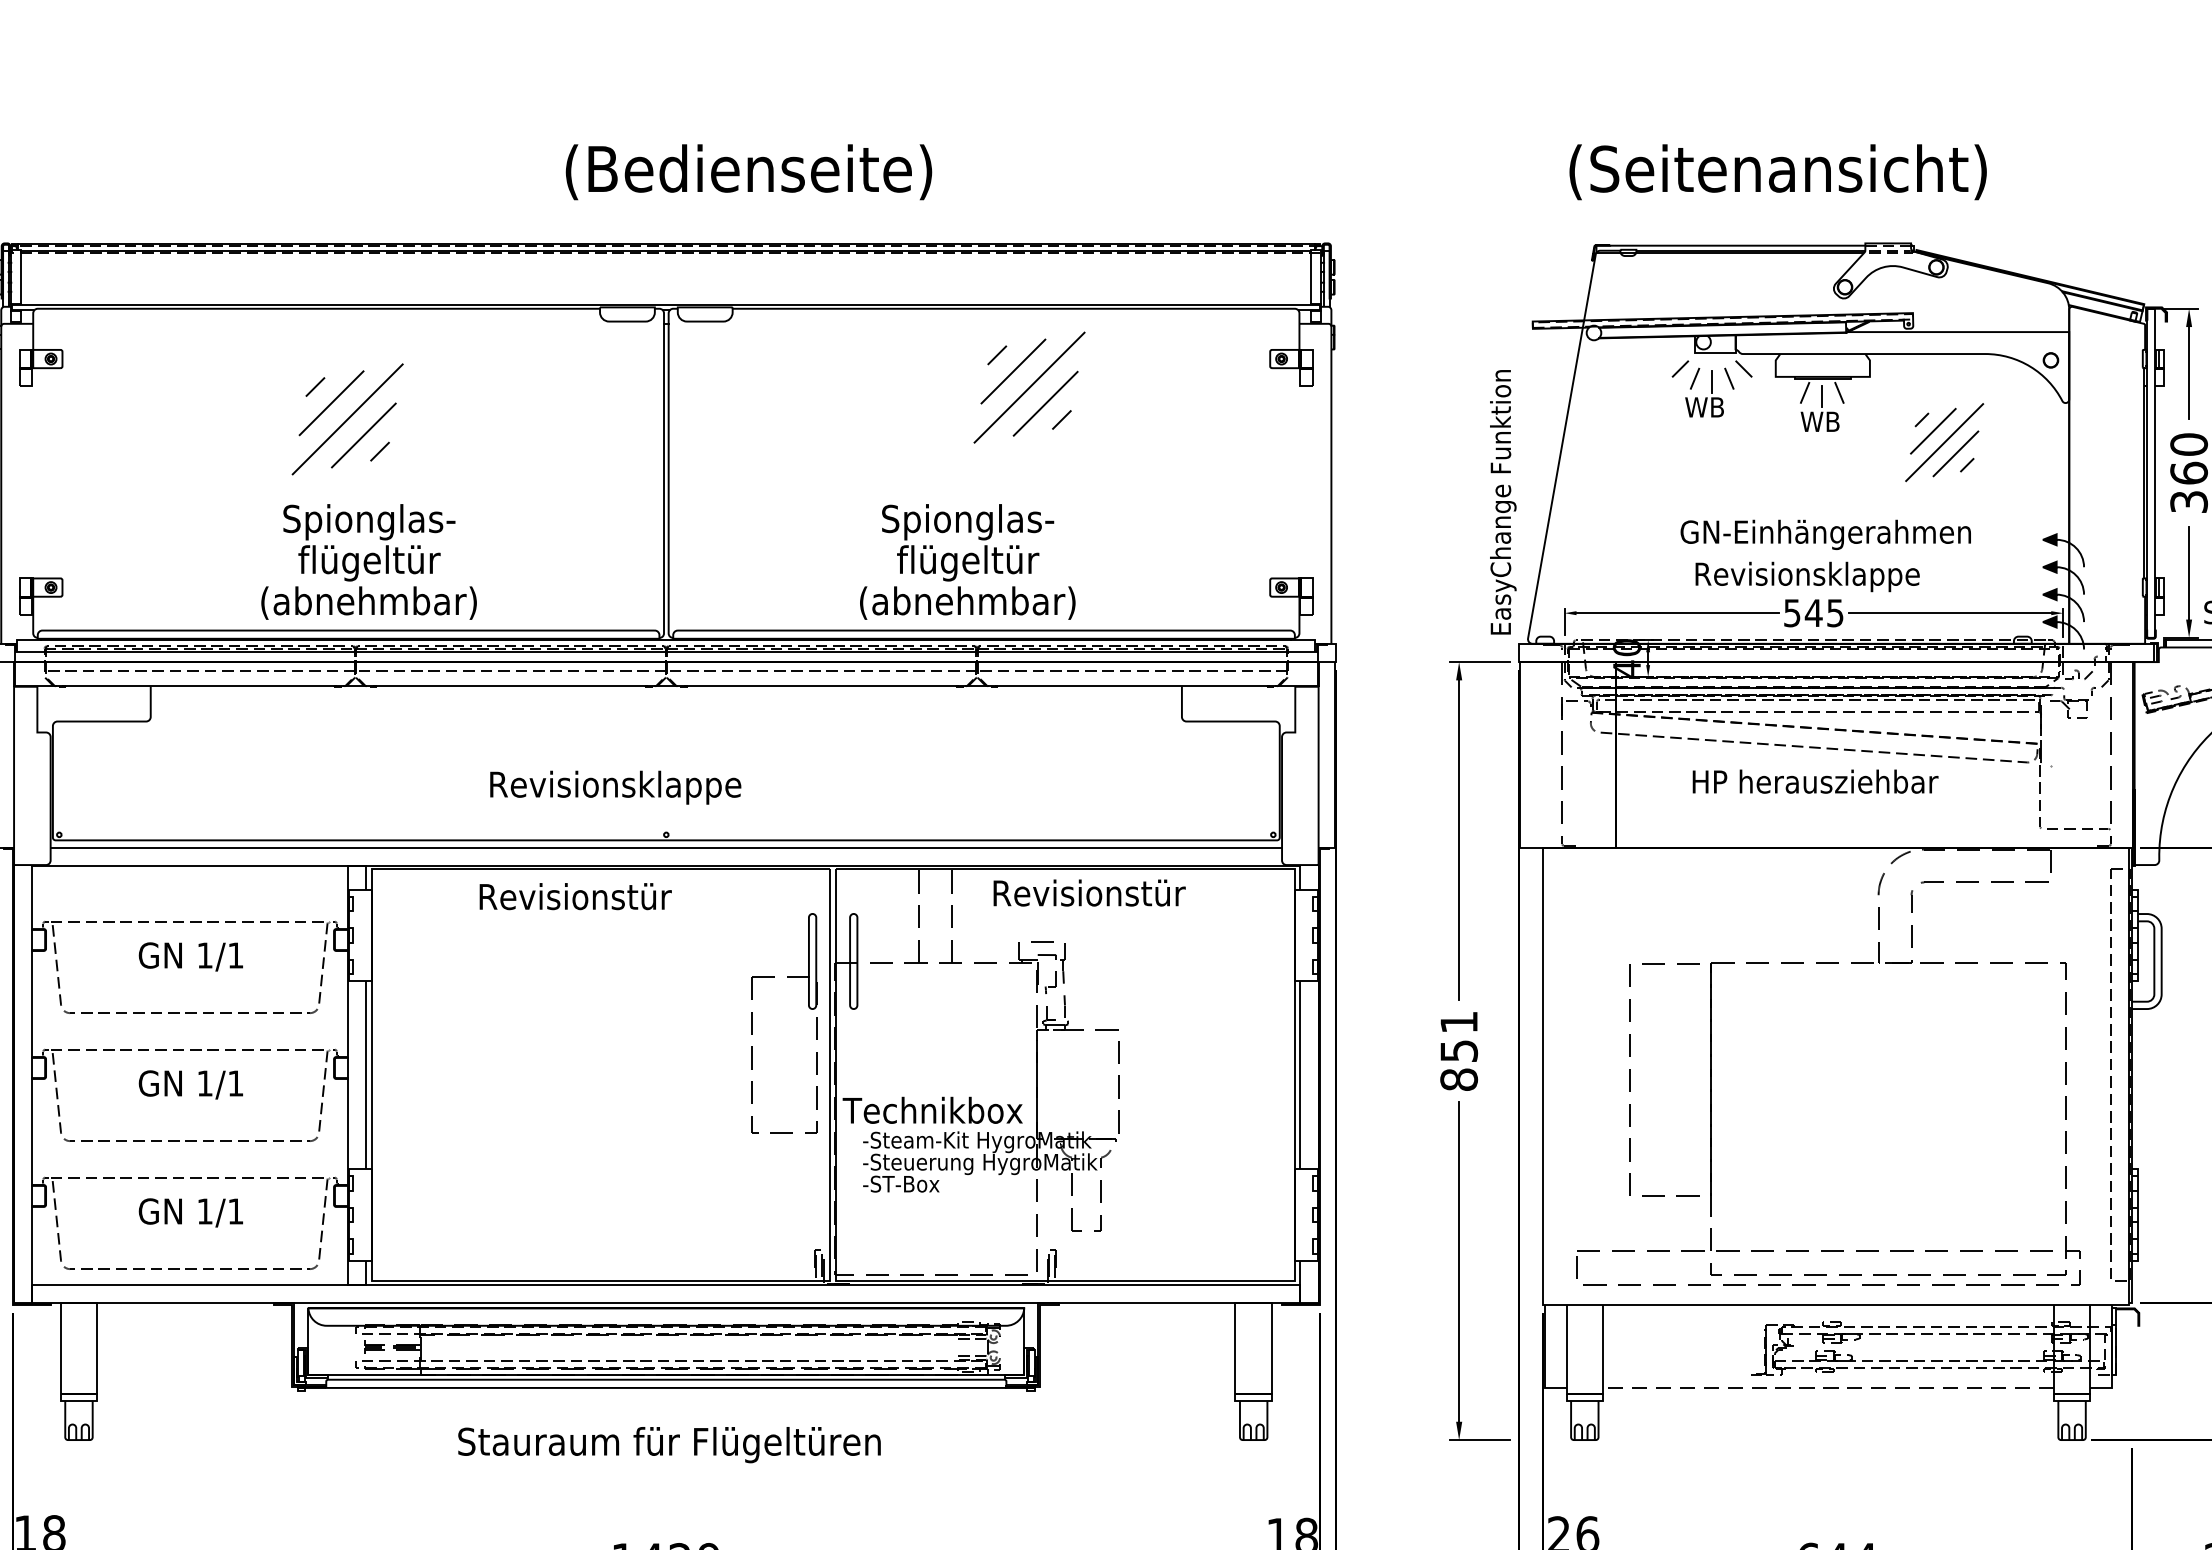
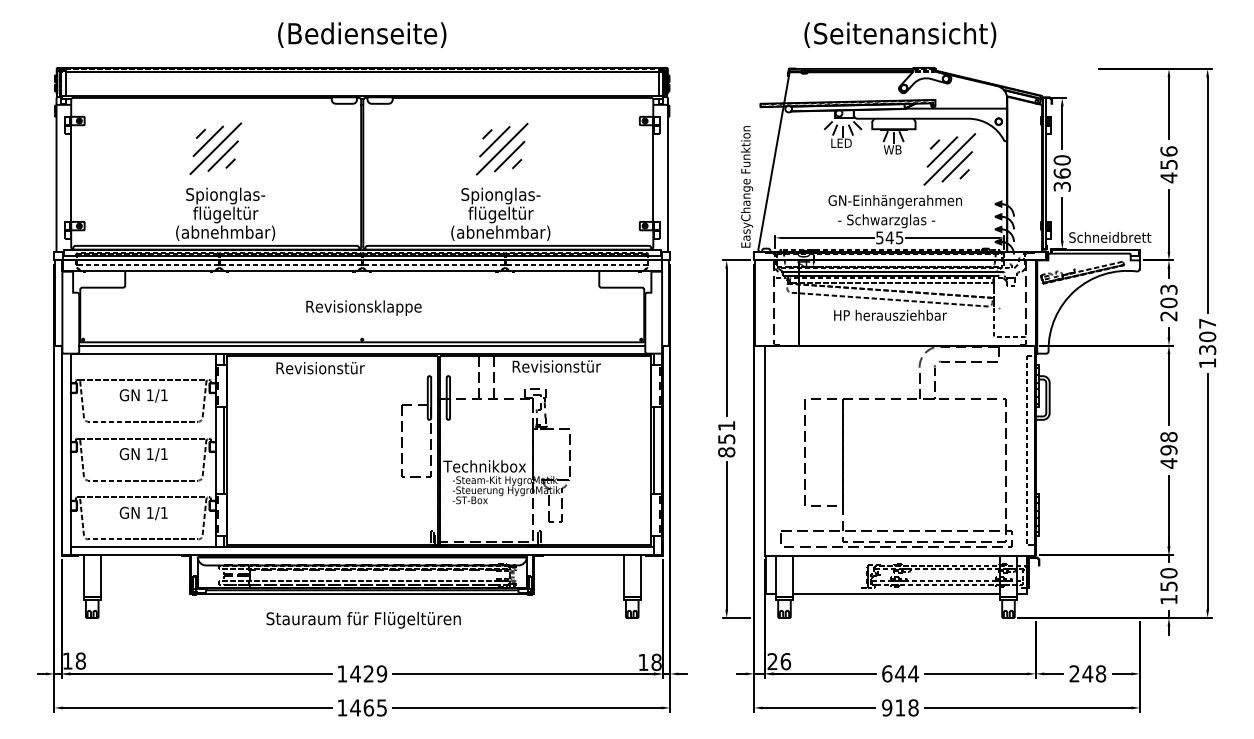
text: (749, 170) -> (362, 34), moved
text: (1778, 170) -> (900, 34), moved
part: (1027, 386) -> (501, 148), moved
text: (1706, 405) -> (840, 142), WB -> LED
part: (1943, 442) -> (949, 159), size x1.43
line: (33, 473) -> (71, 173), added
line: (1299, 473) -> (653, 173), added
text: (1806, 577) -> (886, 221), Revisionsklappe -> - Schwarzglas -
text: (614, 786) -> (363, 307), moved
line: (1828, 1388) -> (896, 594), dashed -> solid

